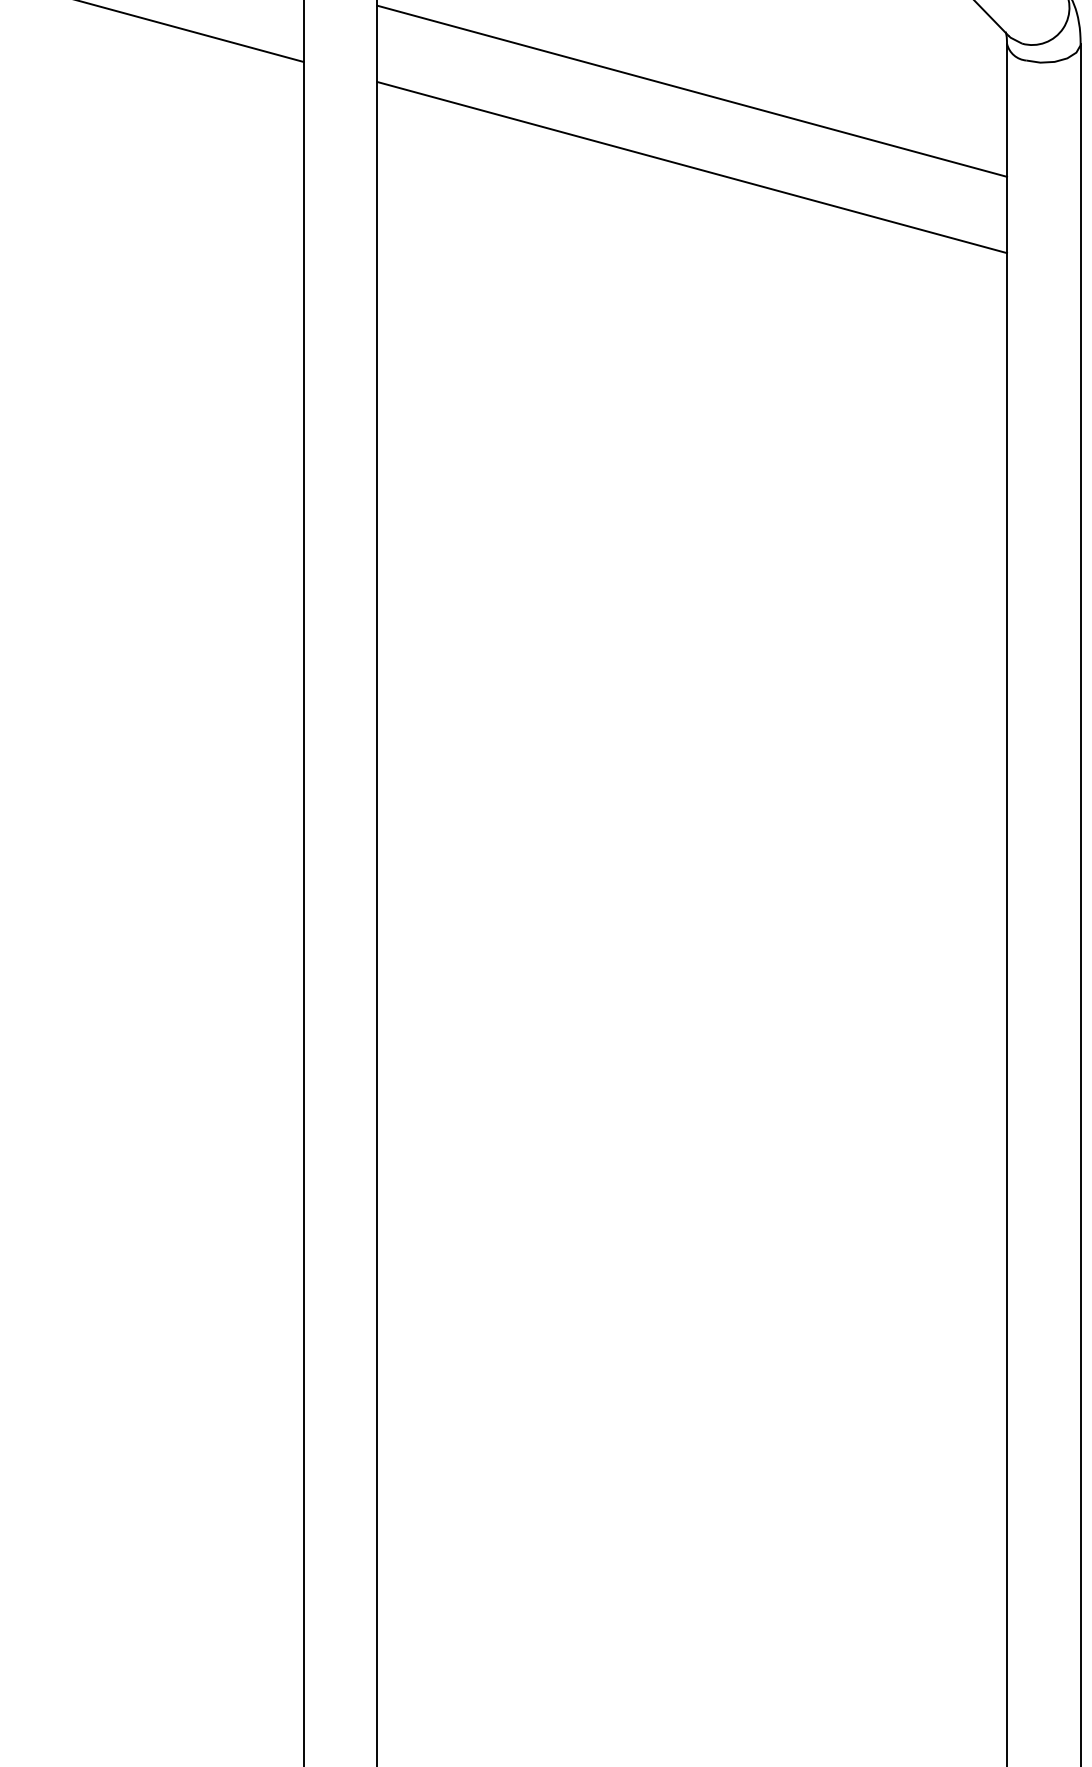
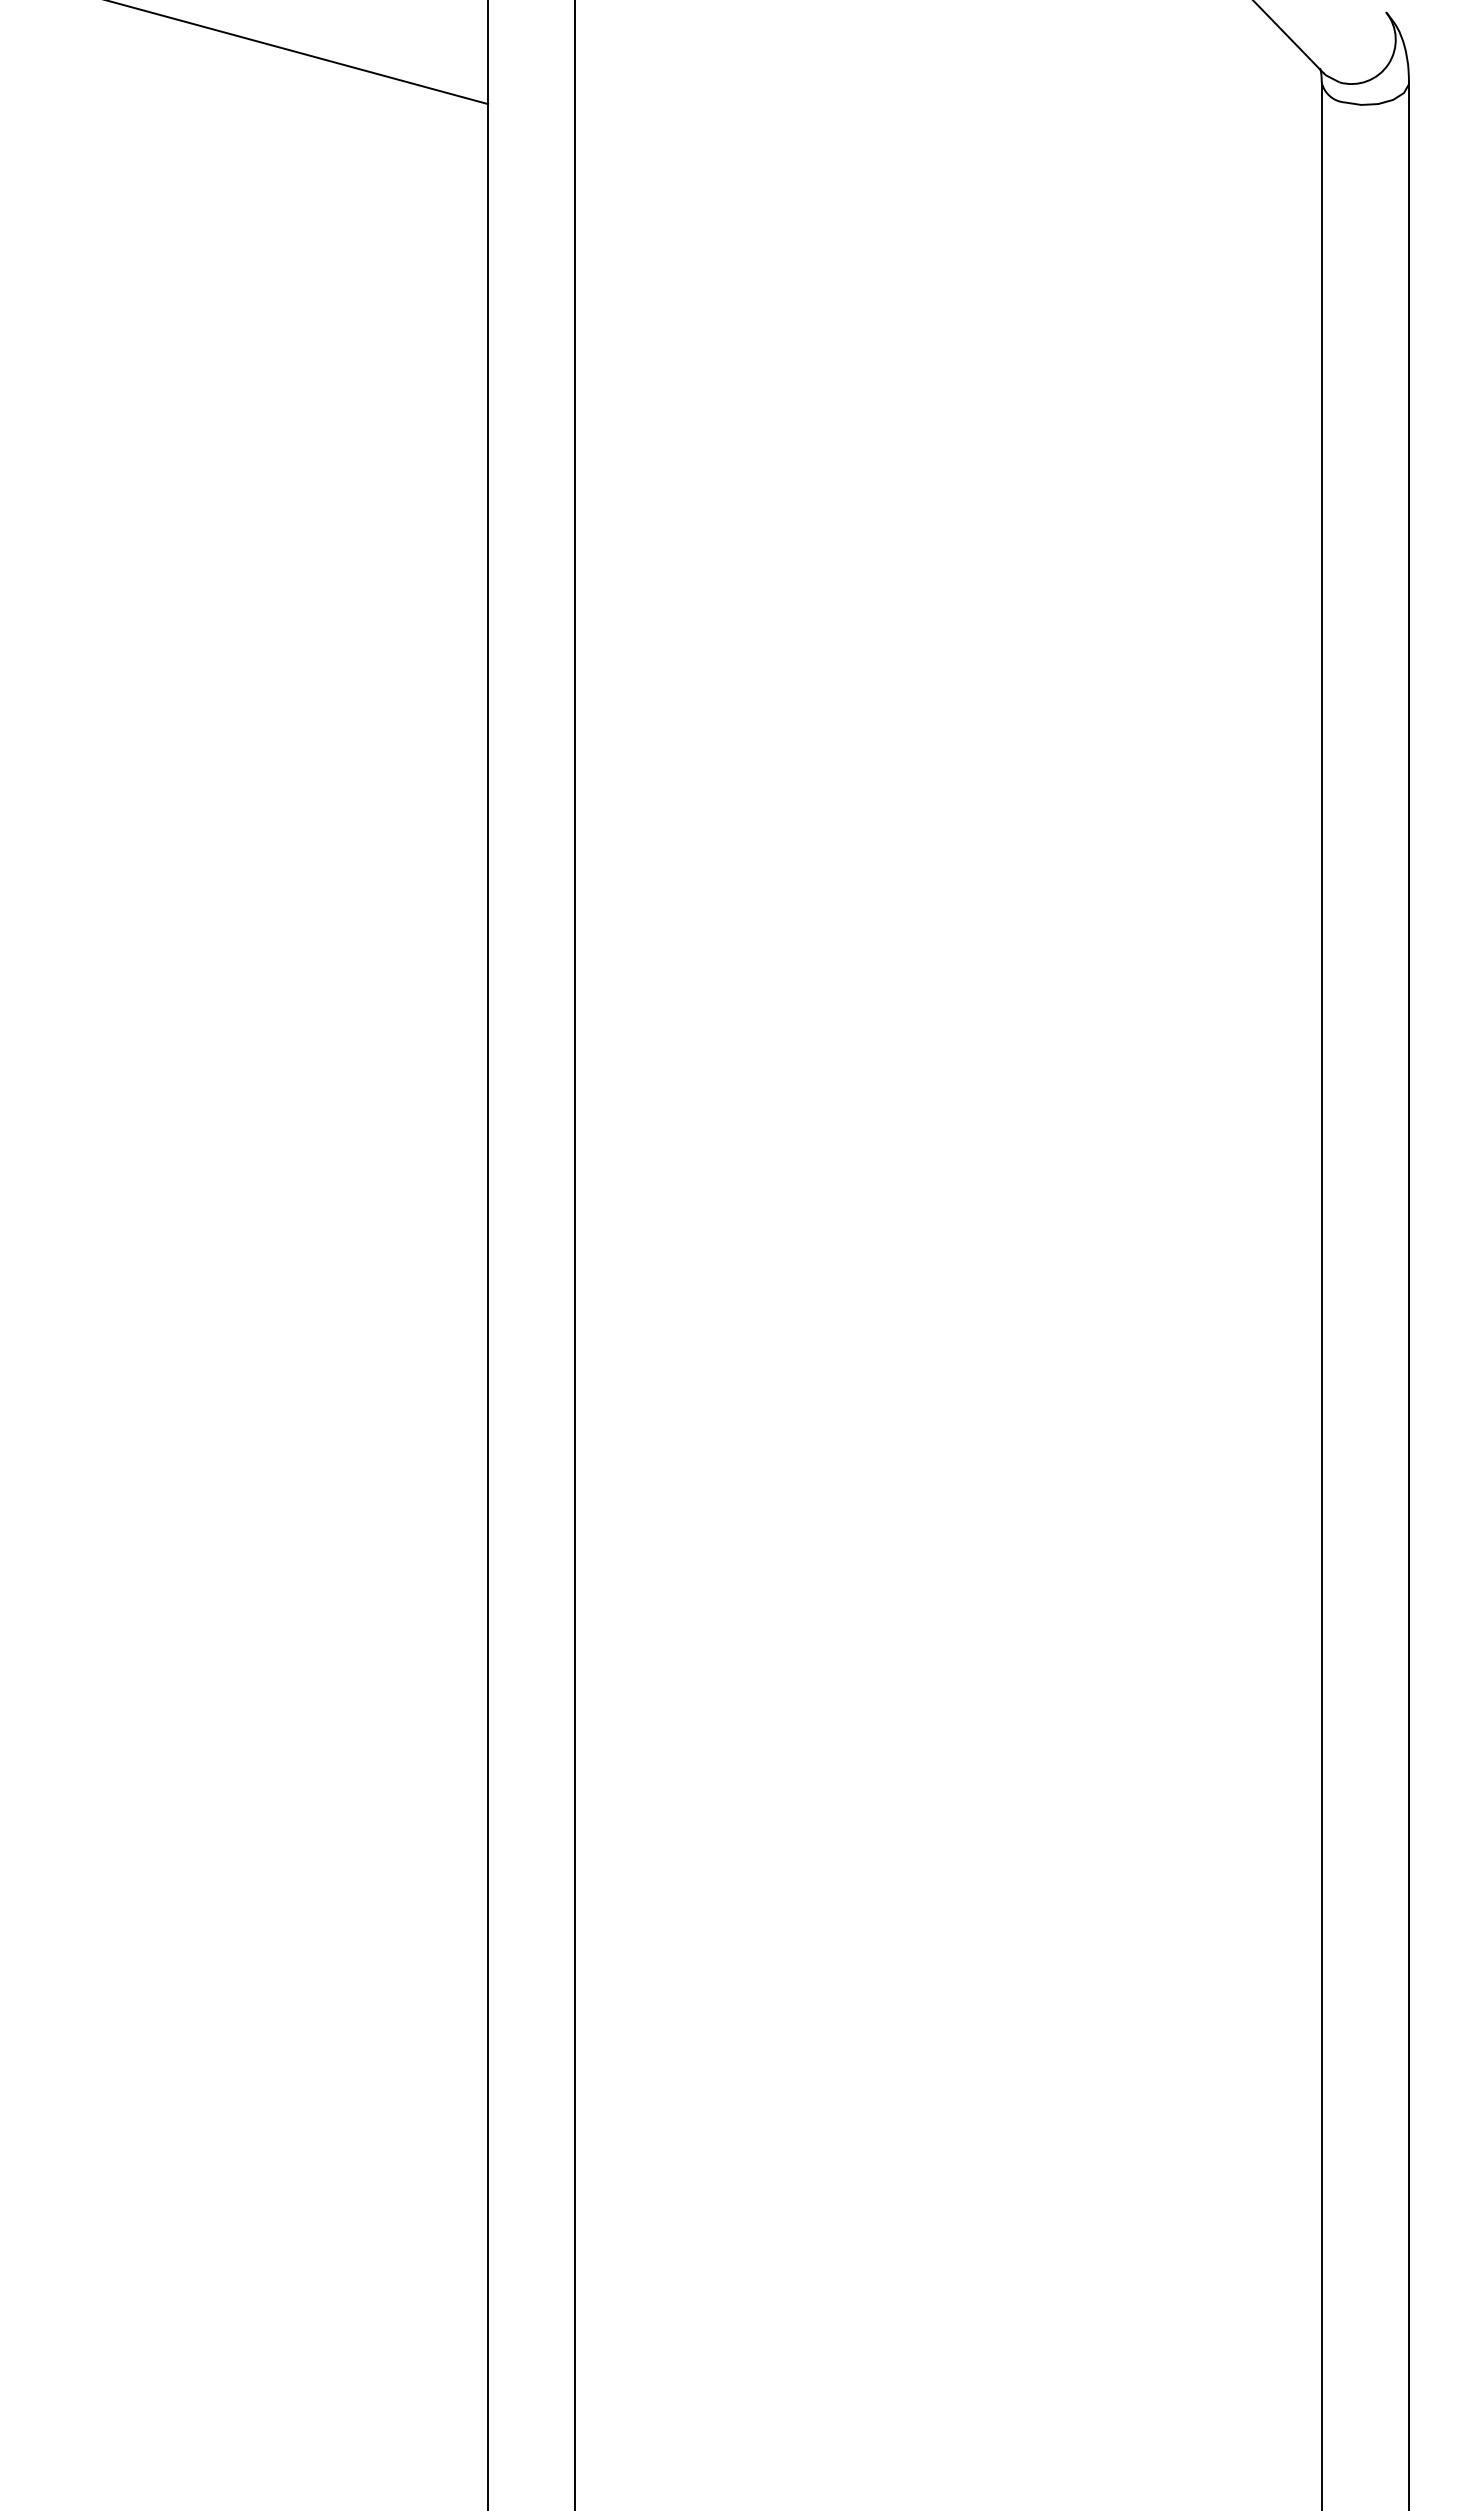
line: (692, 90) -> (948, 138), removed
line: (692, 166) -> (948, 228), removed

